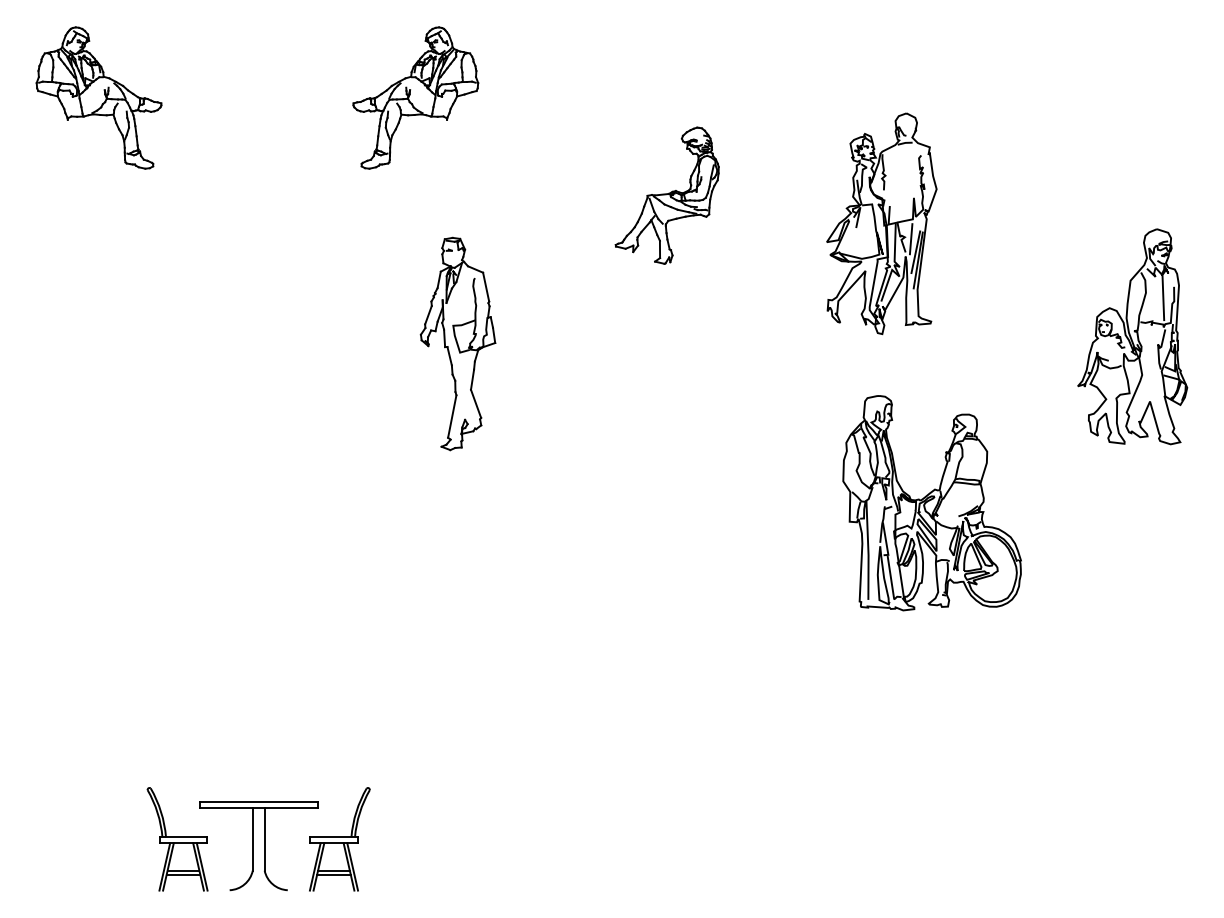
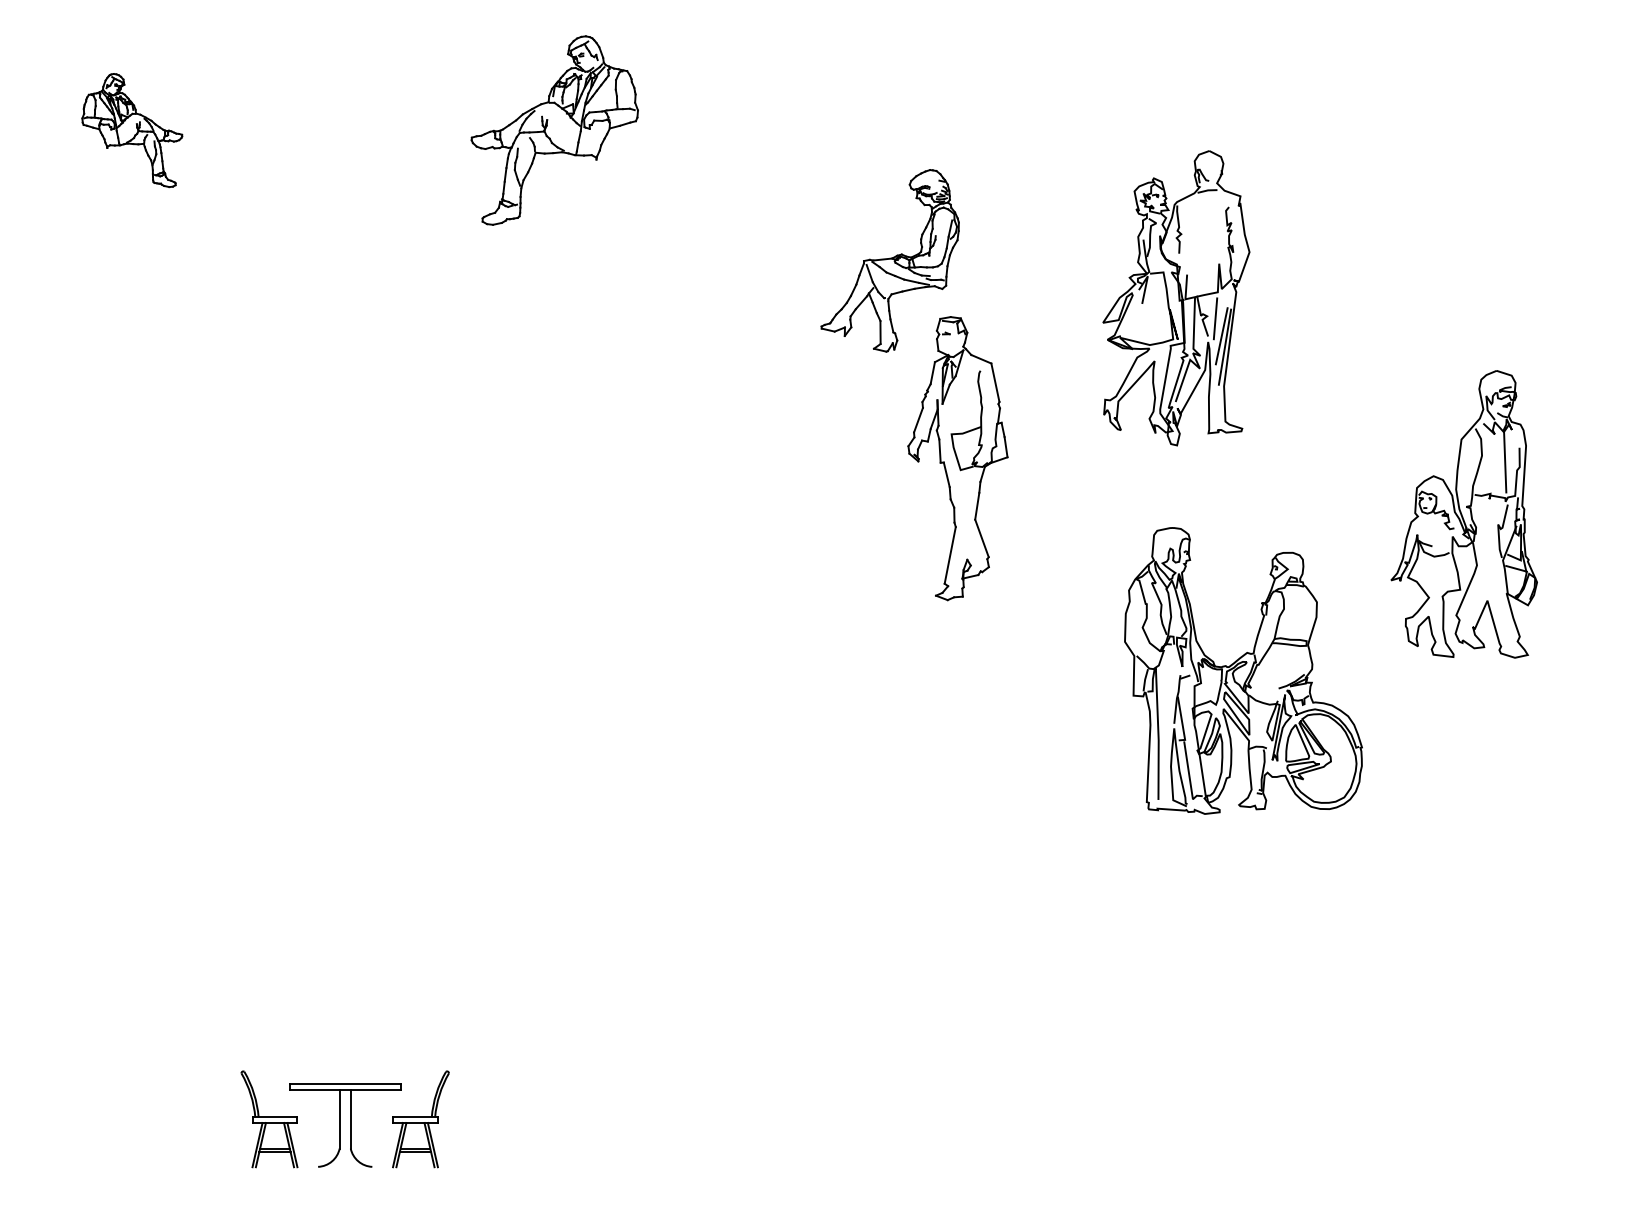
part: (98, 97) -> (131, 129), size x0.6
part: (1132, 336) -> (1464, 513), moved
part: (457, 343) -> (957, 457), moved
part: (258, 839) -> (345, 1119), size x0.7

